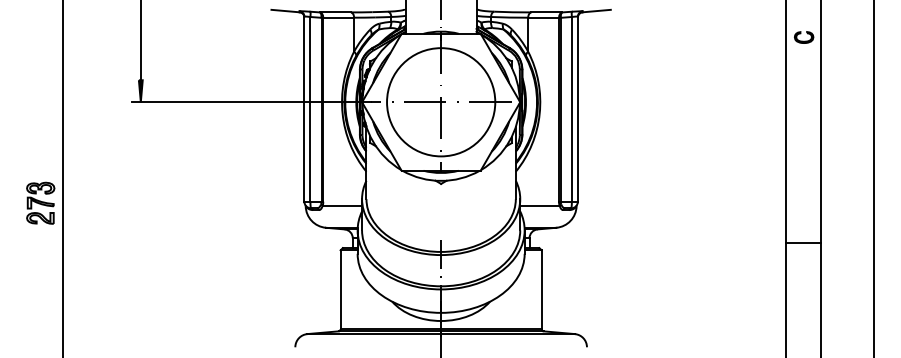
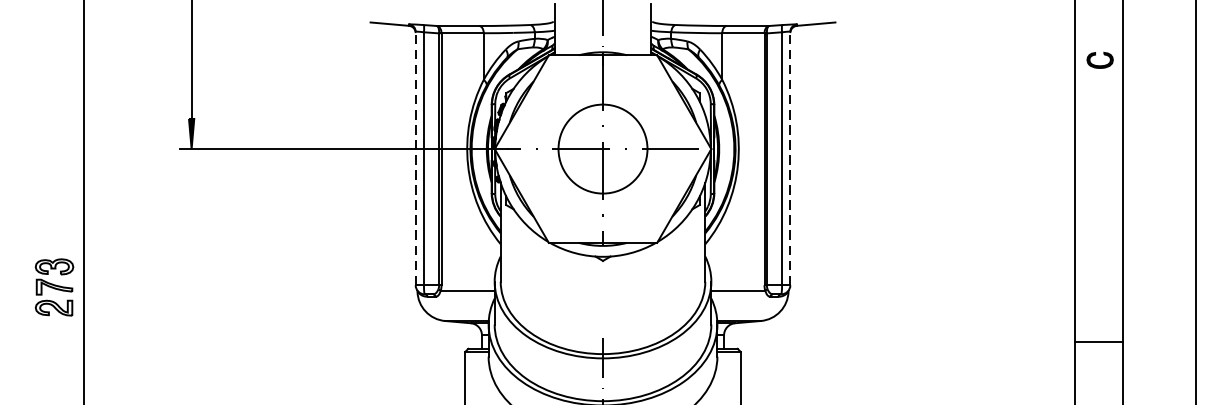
circle: (441, 102) -> (603, 149), size x0.6
line: (304, 109) -> (415, 158), solid -> dashed
line: (577, 109) -> (789, 158), solid -> dashed

